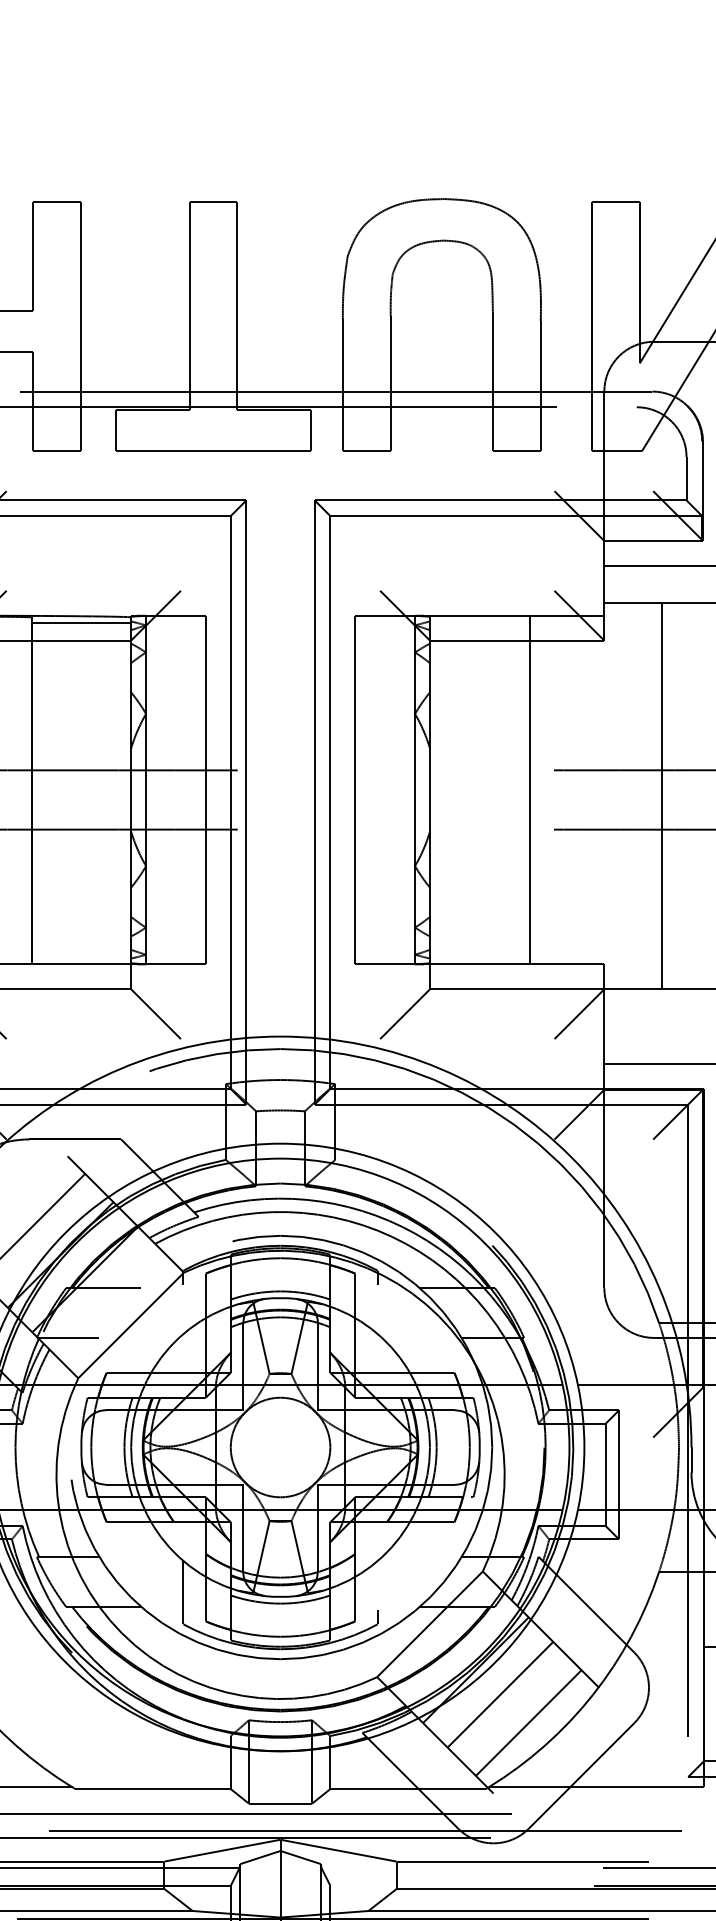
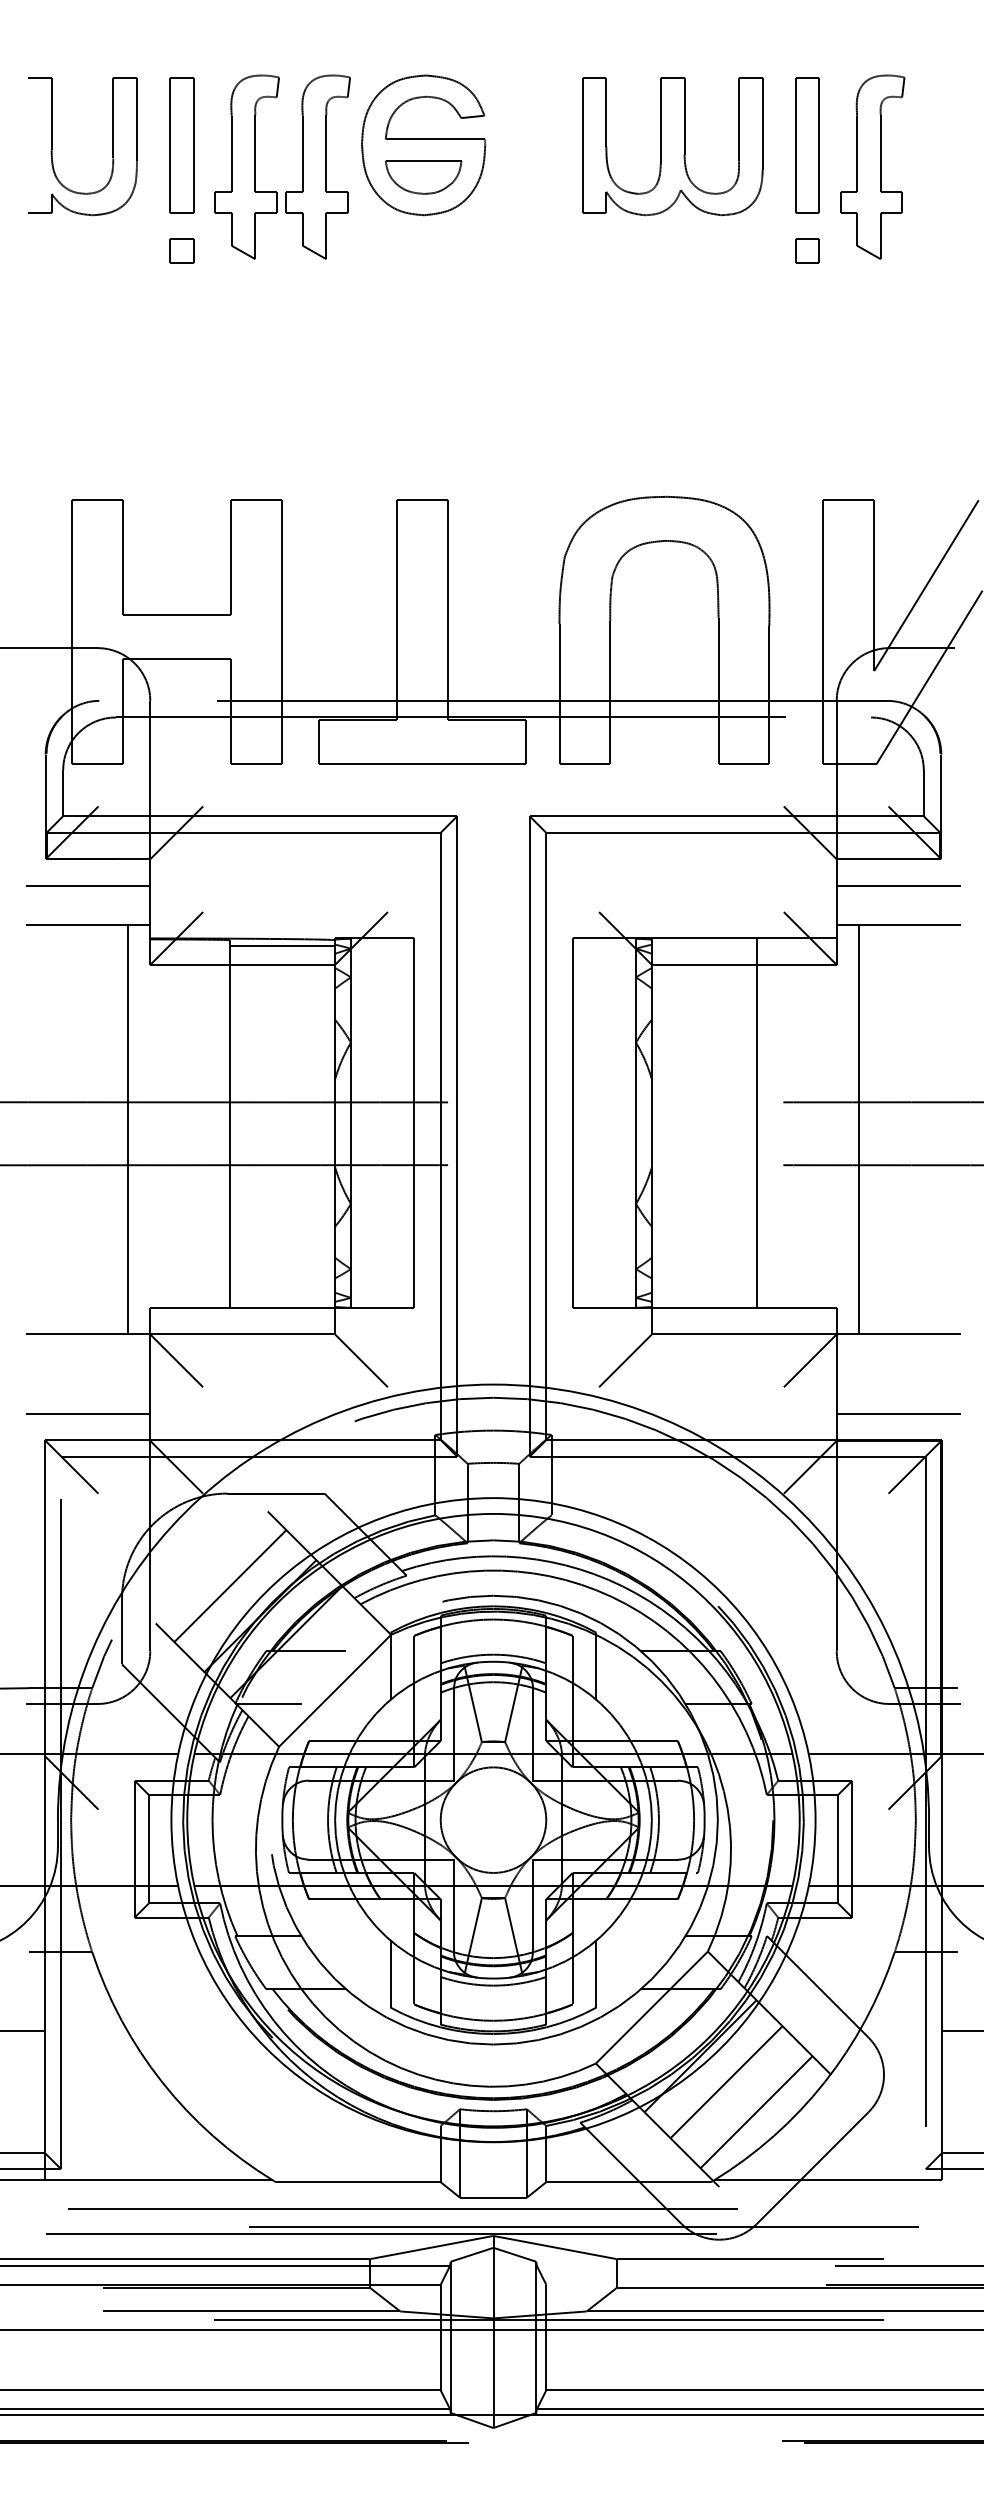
line: (662, 795) -> (859, 1129), moved
line: (183, 1309) -> (390, 1673), added
line: (377, 1309) -> (596, 1673), added
line: (377, 1585) -> (596, 1966), added

